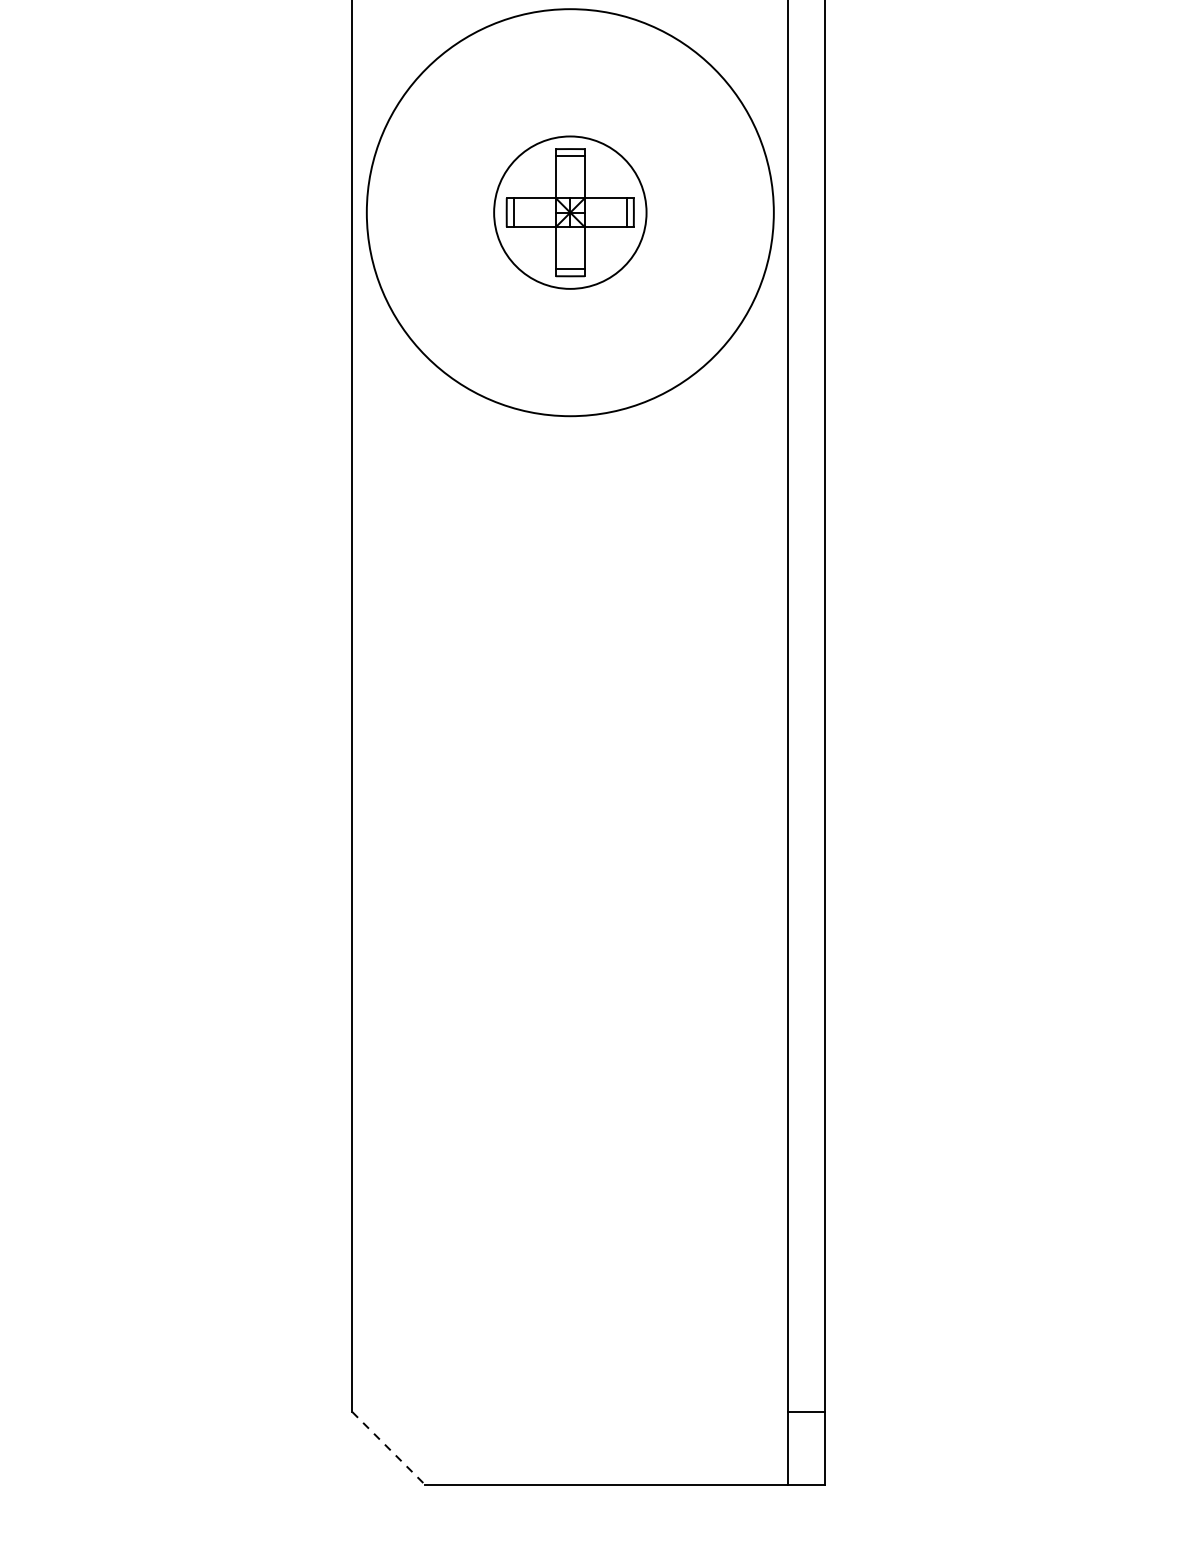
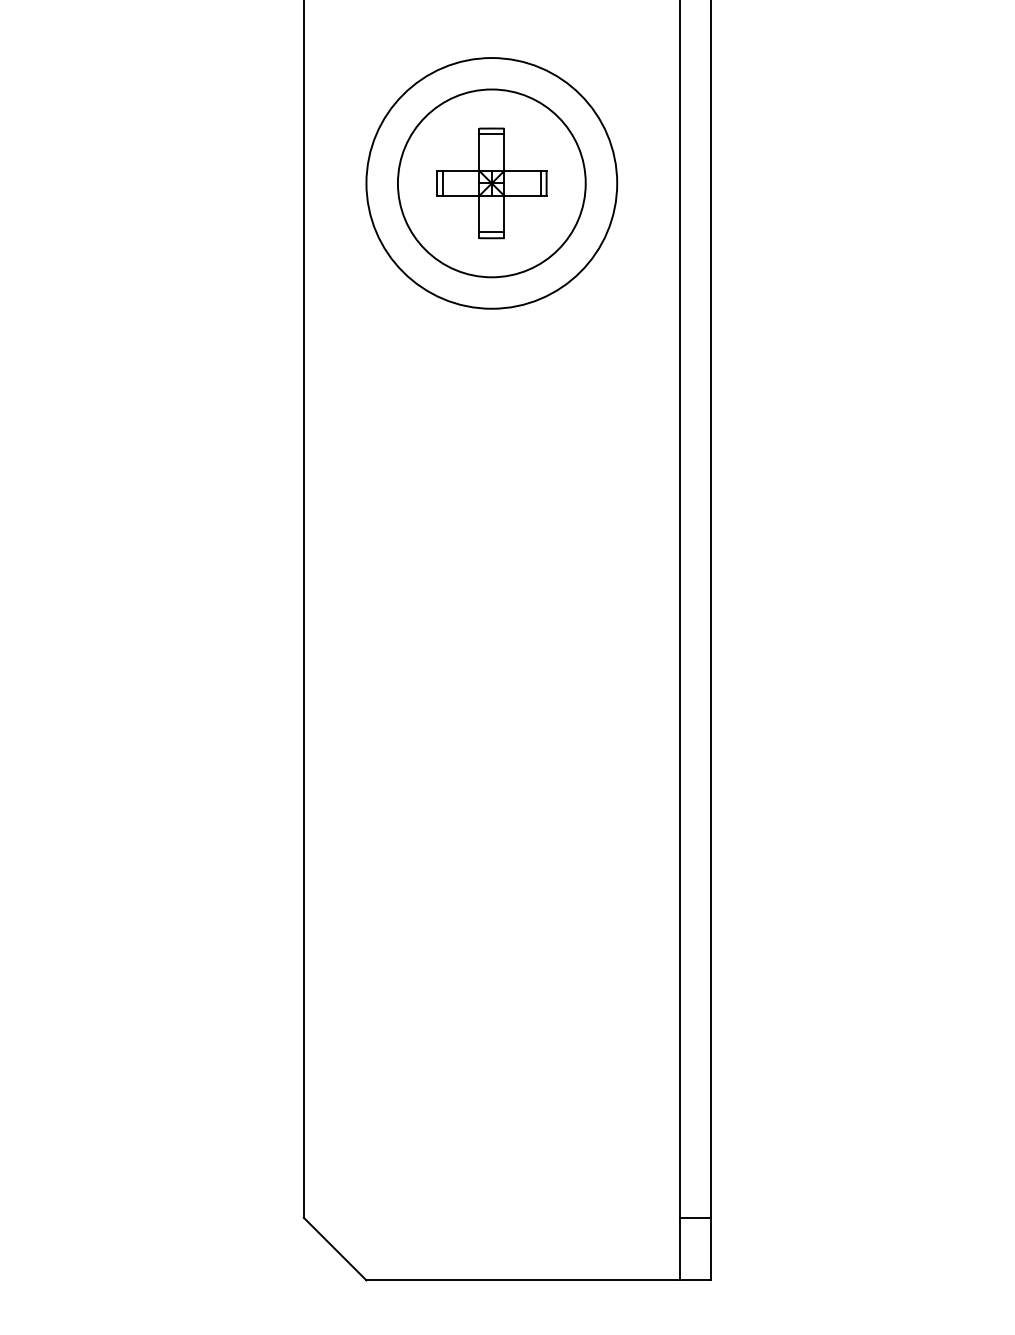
circle: (569, 212) -> (491, 183), size x0.71
circle: (569, 212) -> (491, 183), size x1.43
line: (389, 1448) -> (335, 1249), dashed -> solid

